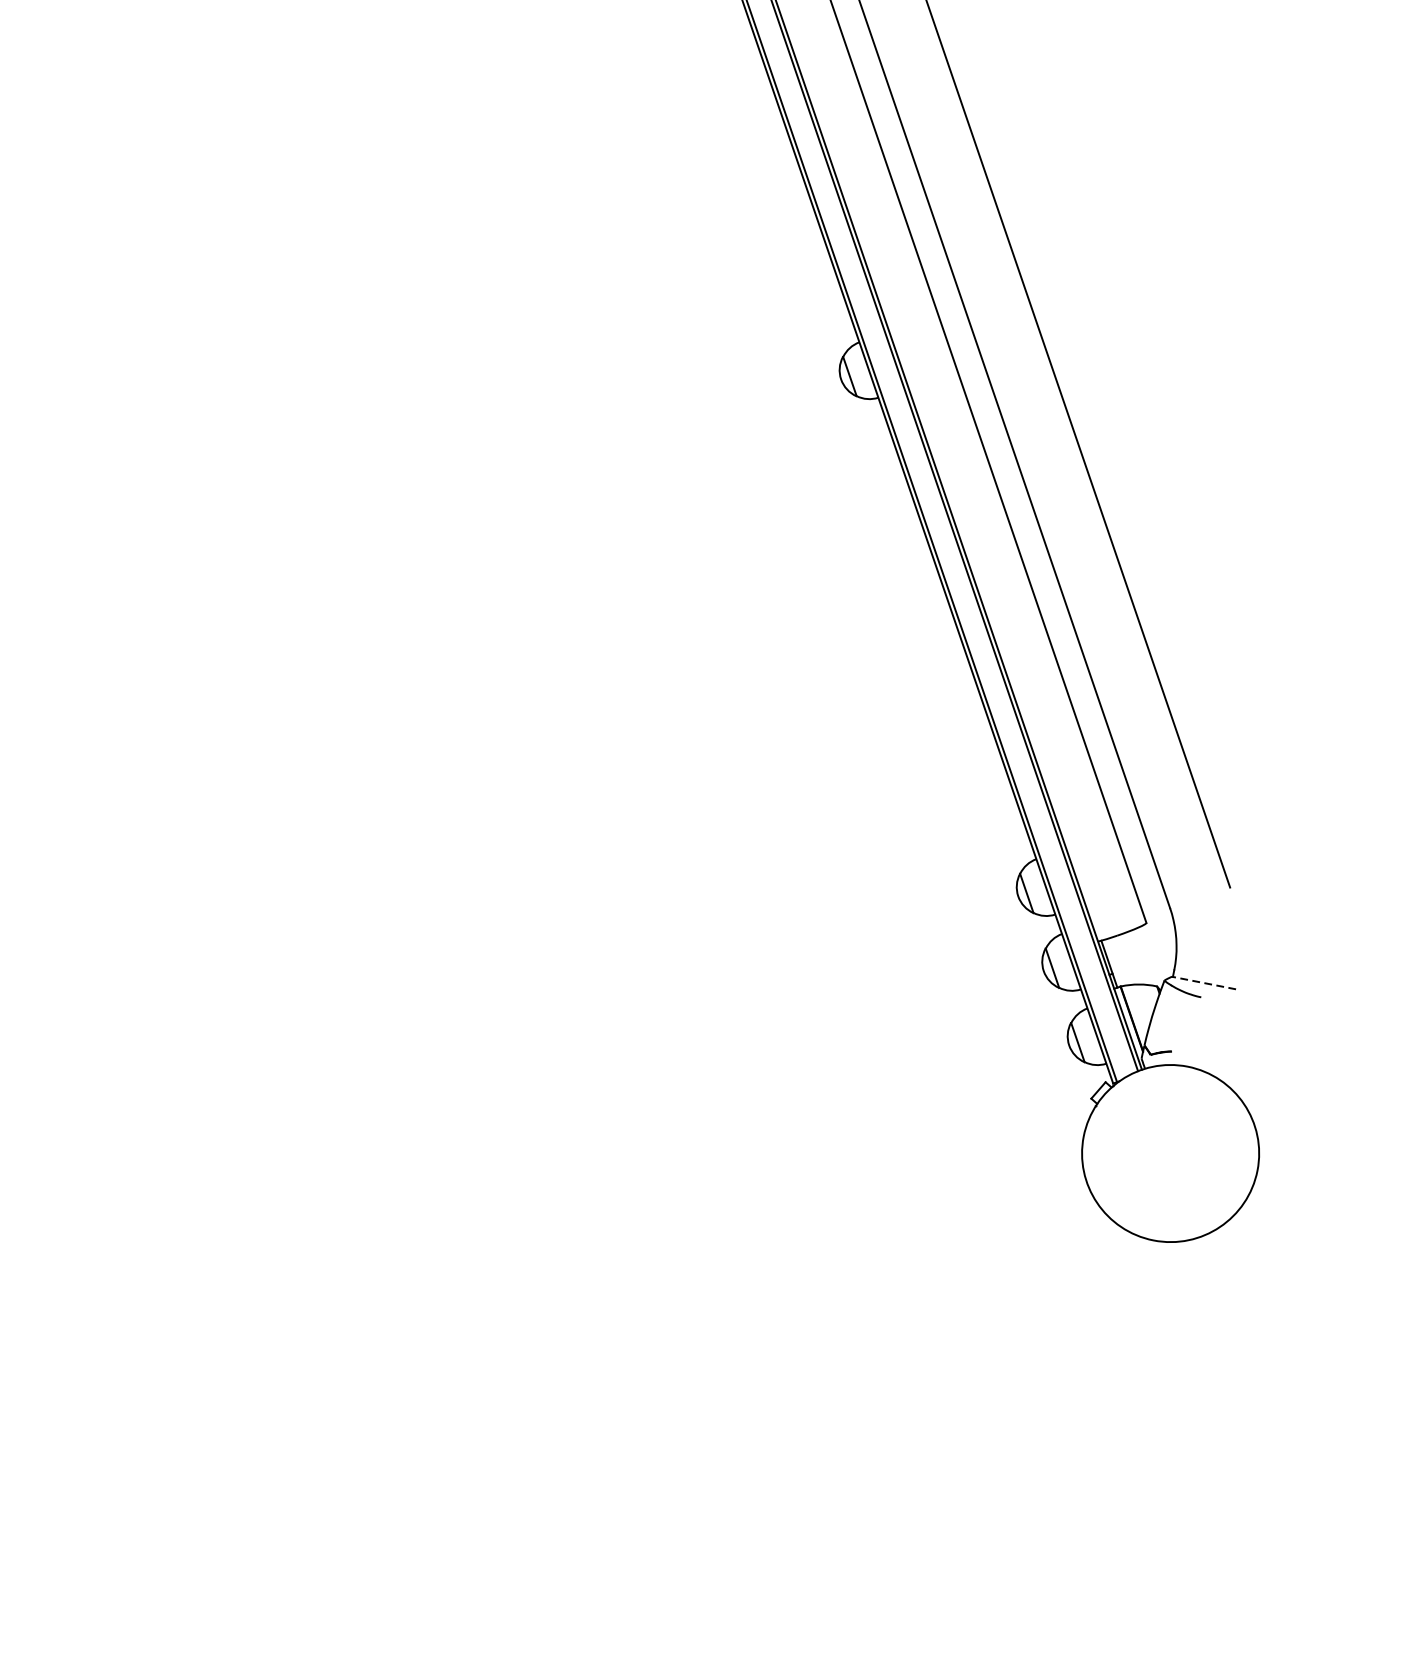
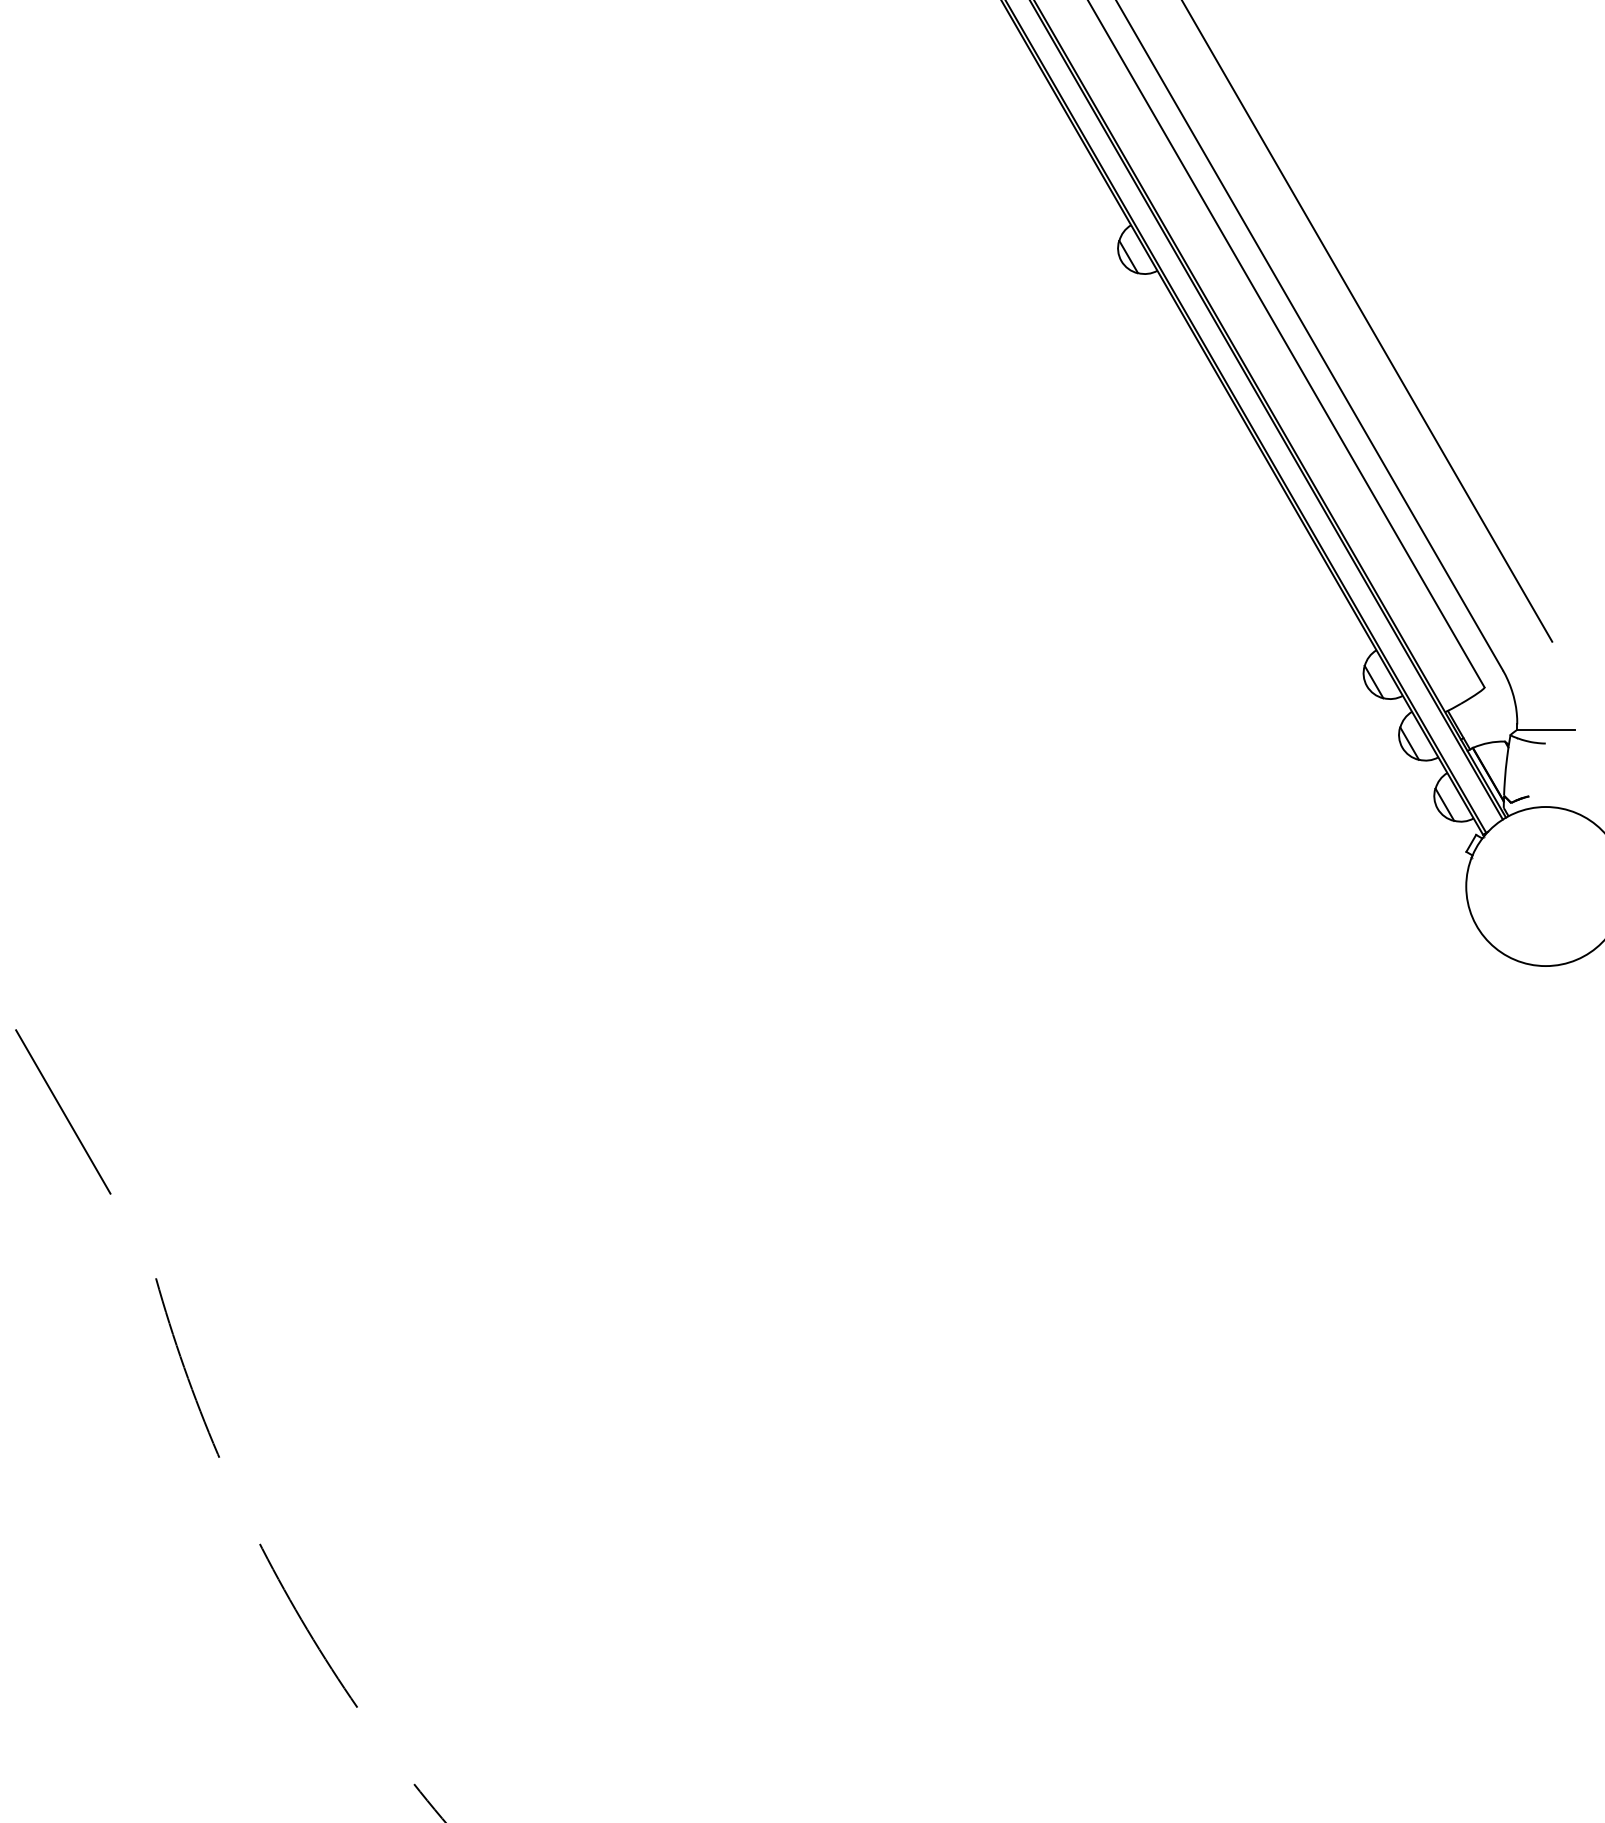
line: (1203, 983) -> (1545, 730), dashed -> solid

